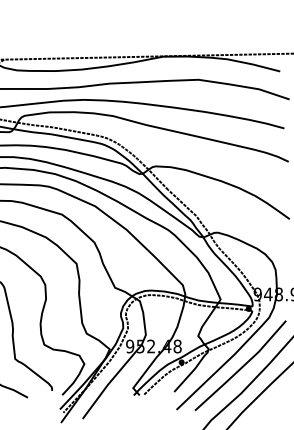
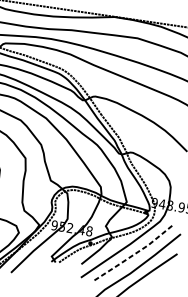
line: (242, 367) -> (134, 254), solid -> dashed

